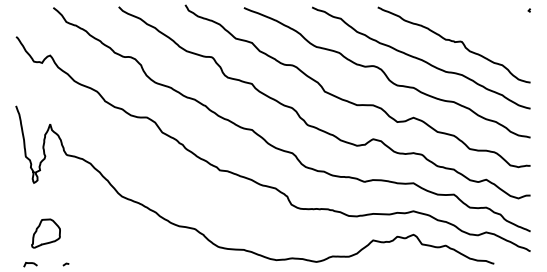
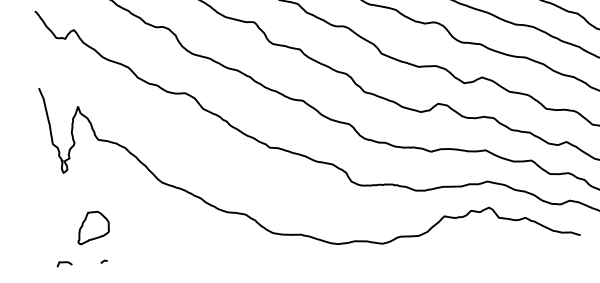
part: (45, 233) -> (92, 227), moved

